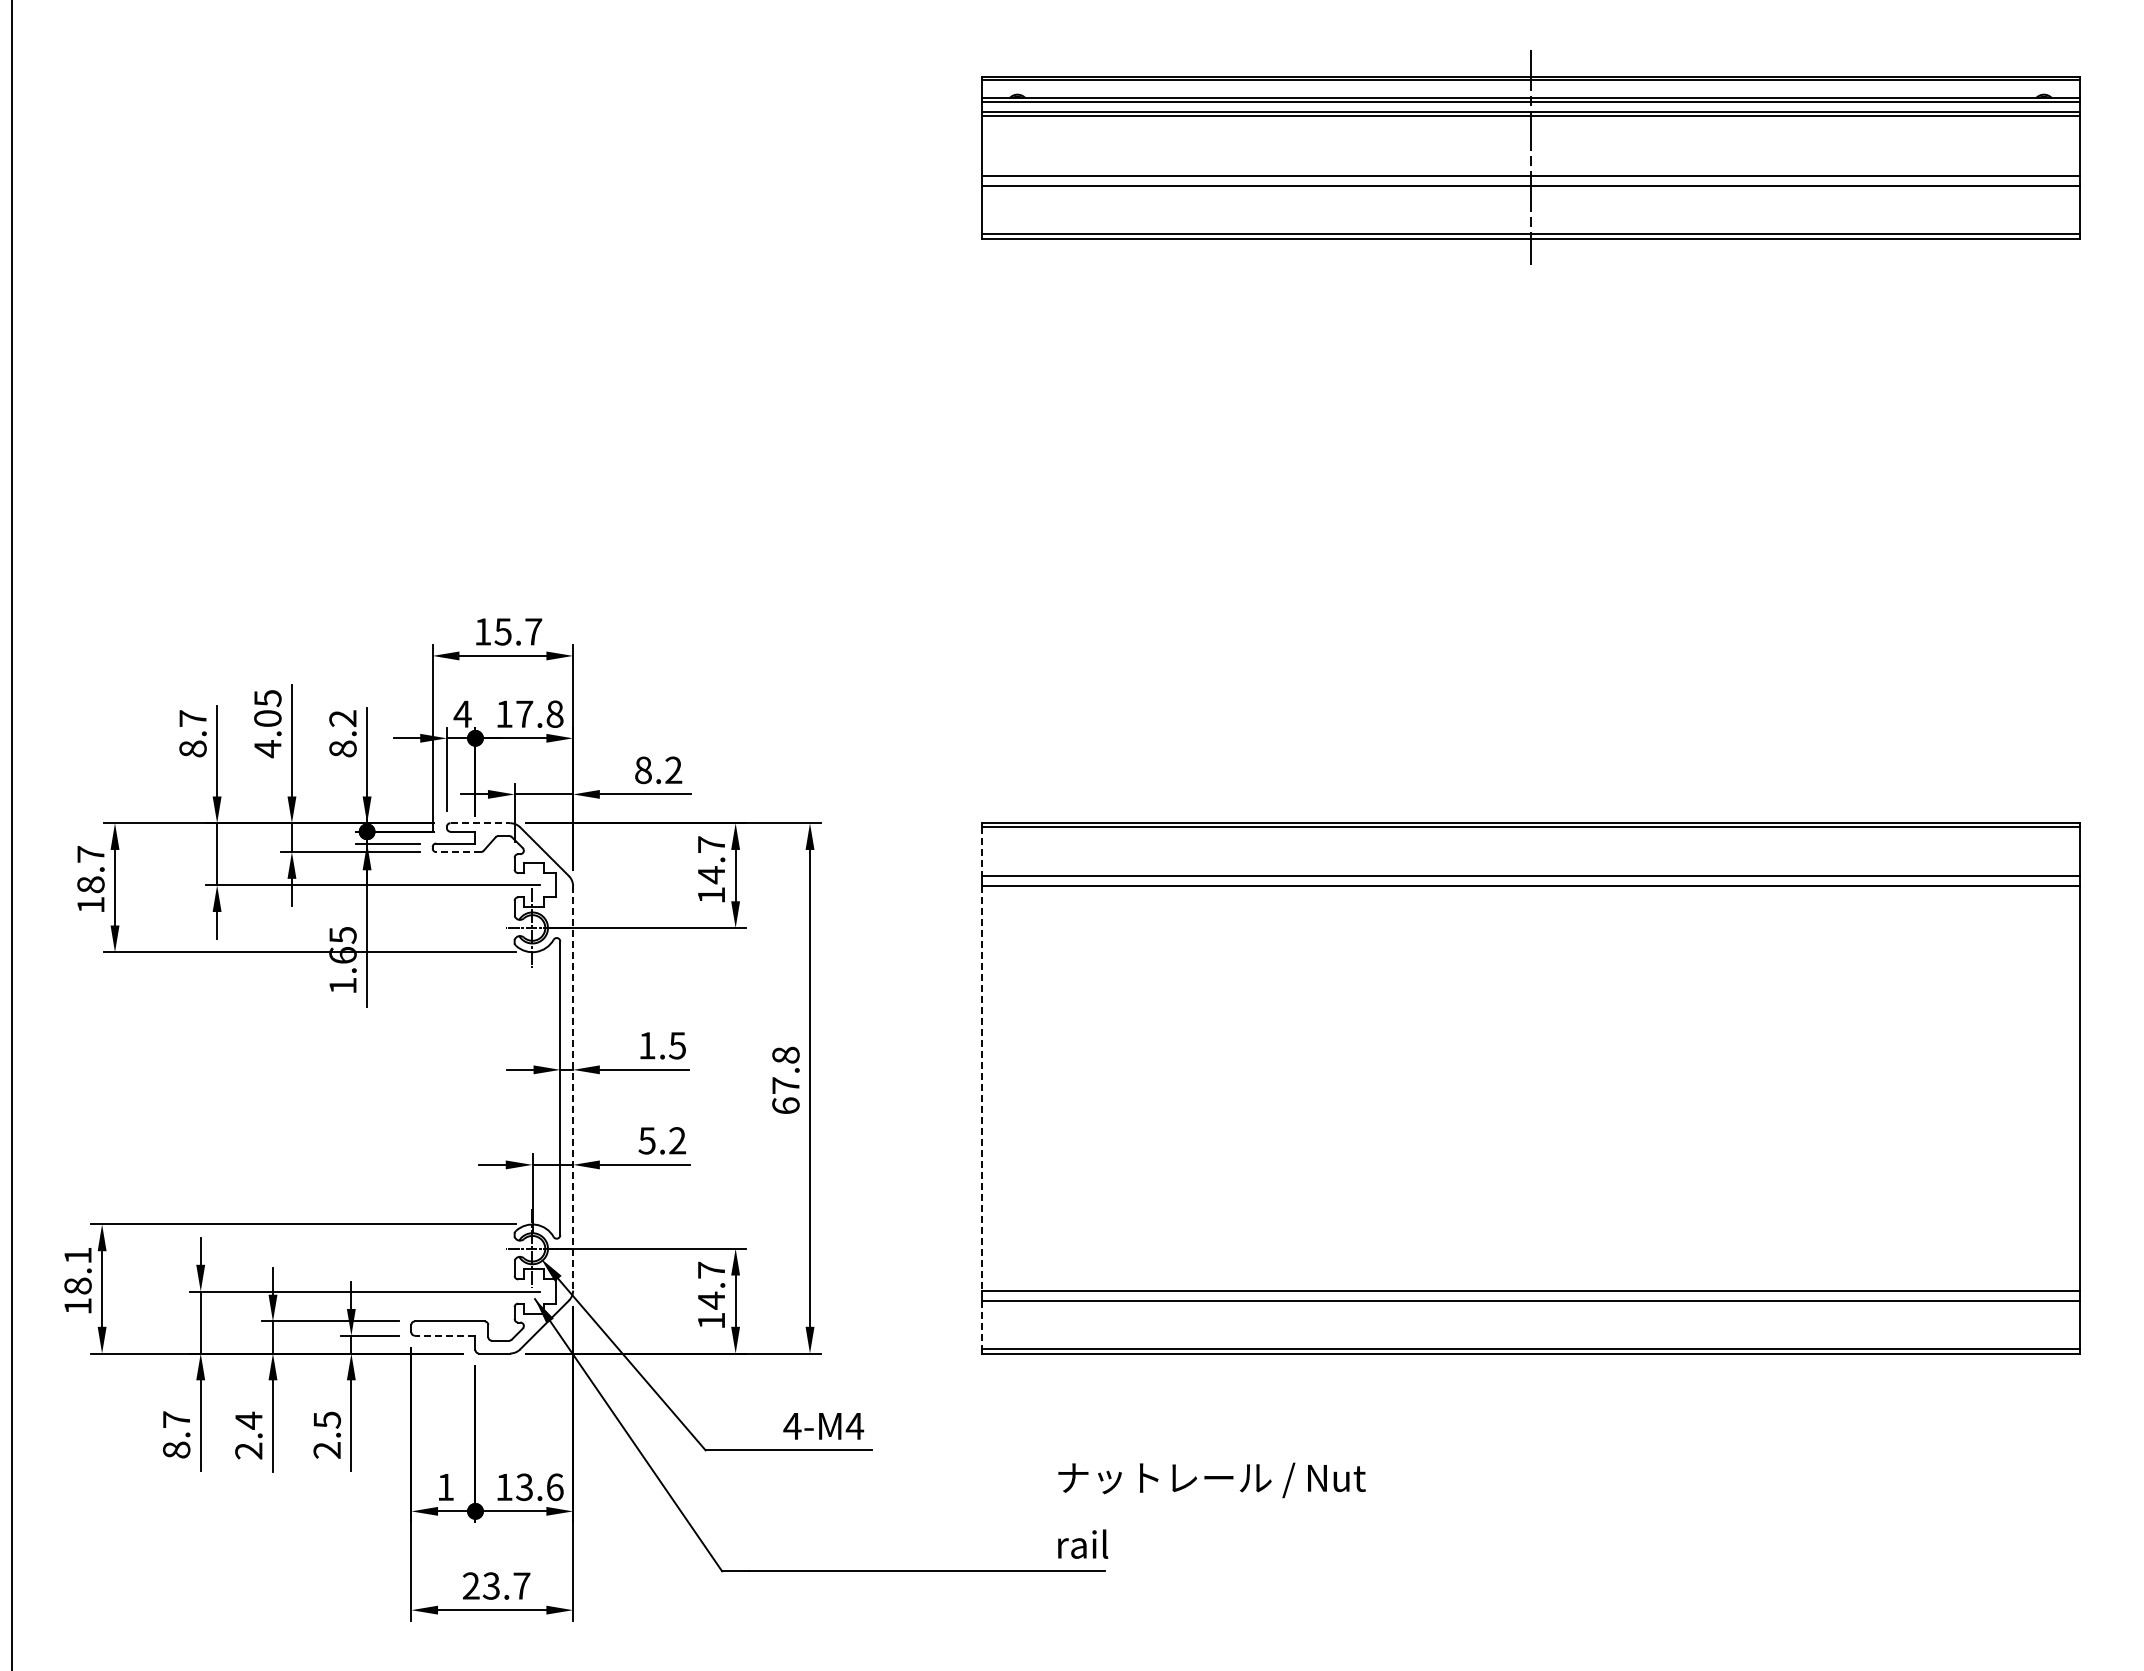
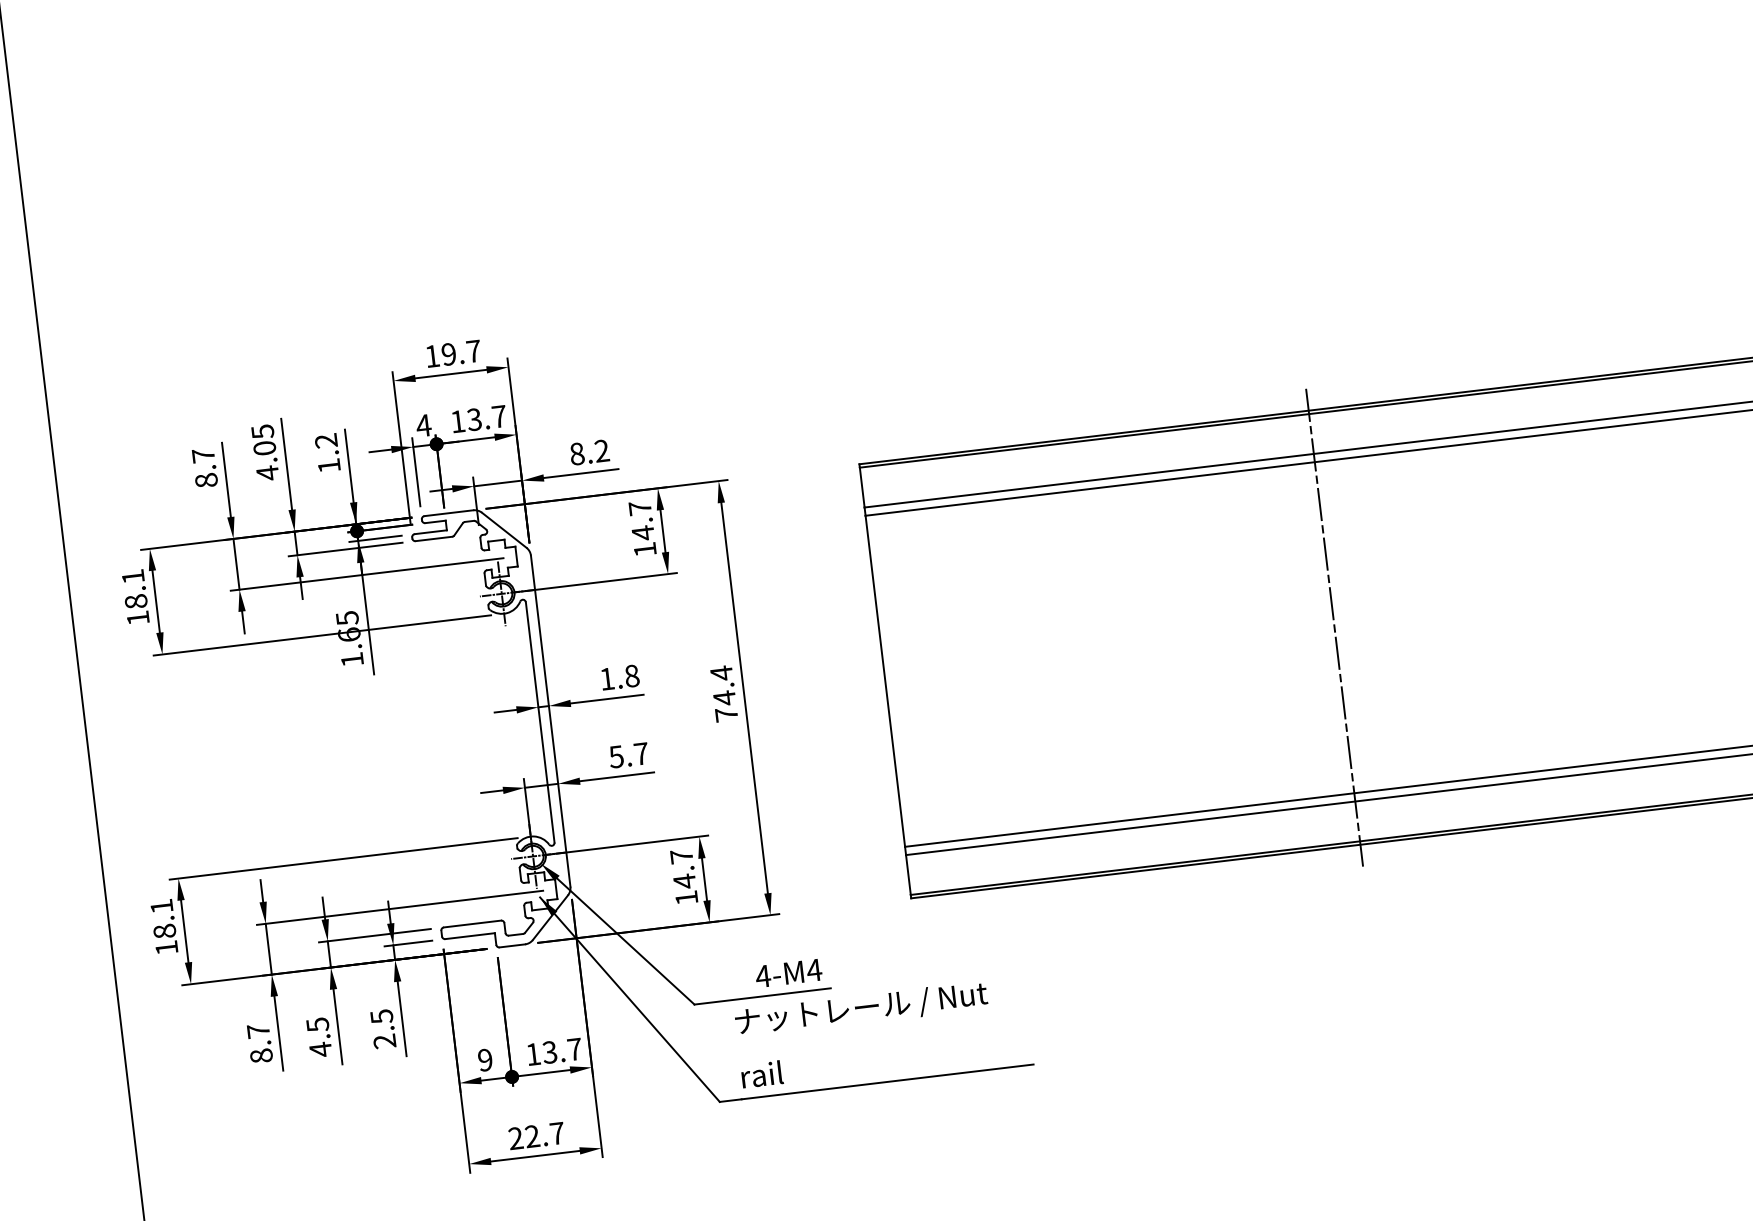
text: (502, 631) -> (448, 354), 15.7 -> 19.7
text: (539, 713) -> (486, 417), 17.8 -> 13.7
text: (342, 748) -> (328, 465), 8.2 -> 1.2
line: (480, 823) -> (449, 513), dashed -> solid
line: (458, 852) -> (433, 539), dashed -> solid
line: (981, 852) -> (861, 488), dashed -> solid
text: (90, 854) -> (132, 576), 18.7 -> 18.1
text: (677, 1045) -> (631, 675), 1.5 -> 1.8
text: (785, 1080) -> (723, 694), 67.8 -> 74.4
line: (573, 1088) -> (551, 721), dashed -> solid
line: (981, 1088) -> (884, 681), dashed -> solid
line: (1530, 1088) -> (1334, 627), added
text: (677, 1140) -> (641, 753), 5.2 -> 5.7
line: (981, 1325) -> (908, 875), dashed -> solid
line: (444, 1335) -> (469, 936), dashed -> solid
text: (248, 1435) -> (318, 1037), 2.4 -> 4.5
text: (445, 1487) -> (485, 1060), 1 -> 9
text: (554, 1487) -> (574, 1049), 13.6 -> 13.7
text: (1211, 1510) -> (863, 1034), moved
text: (490, 1585) -> (531, 1136), 23.7 -> 22.7

